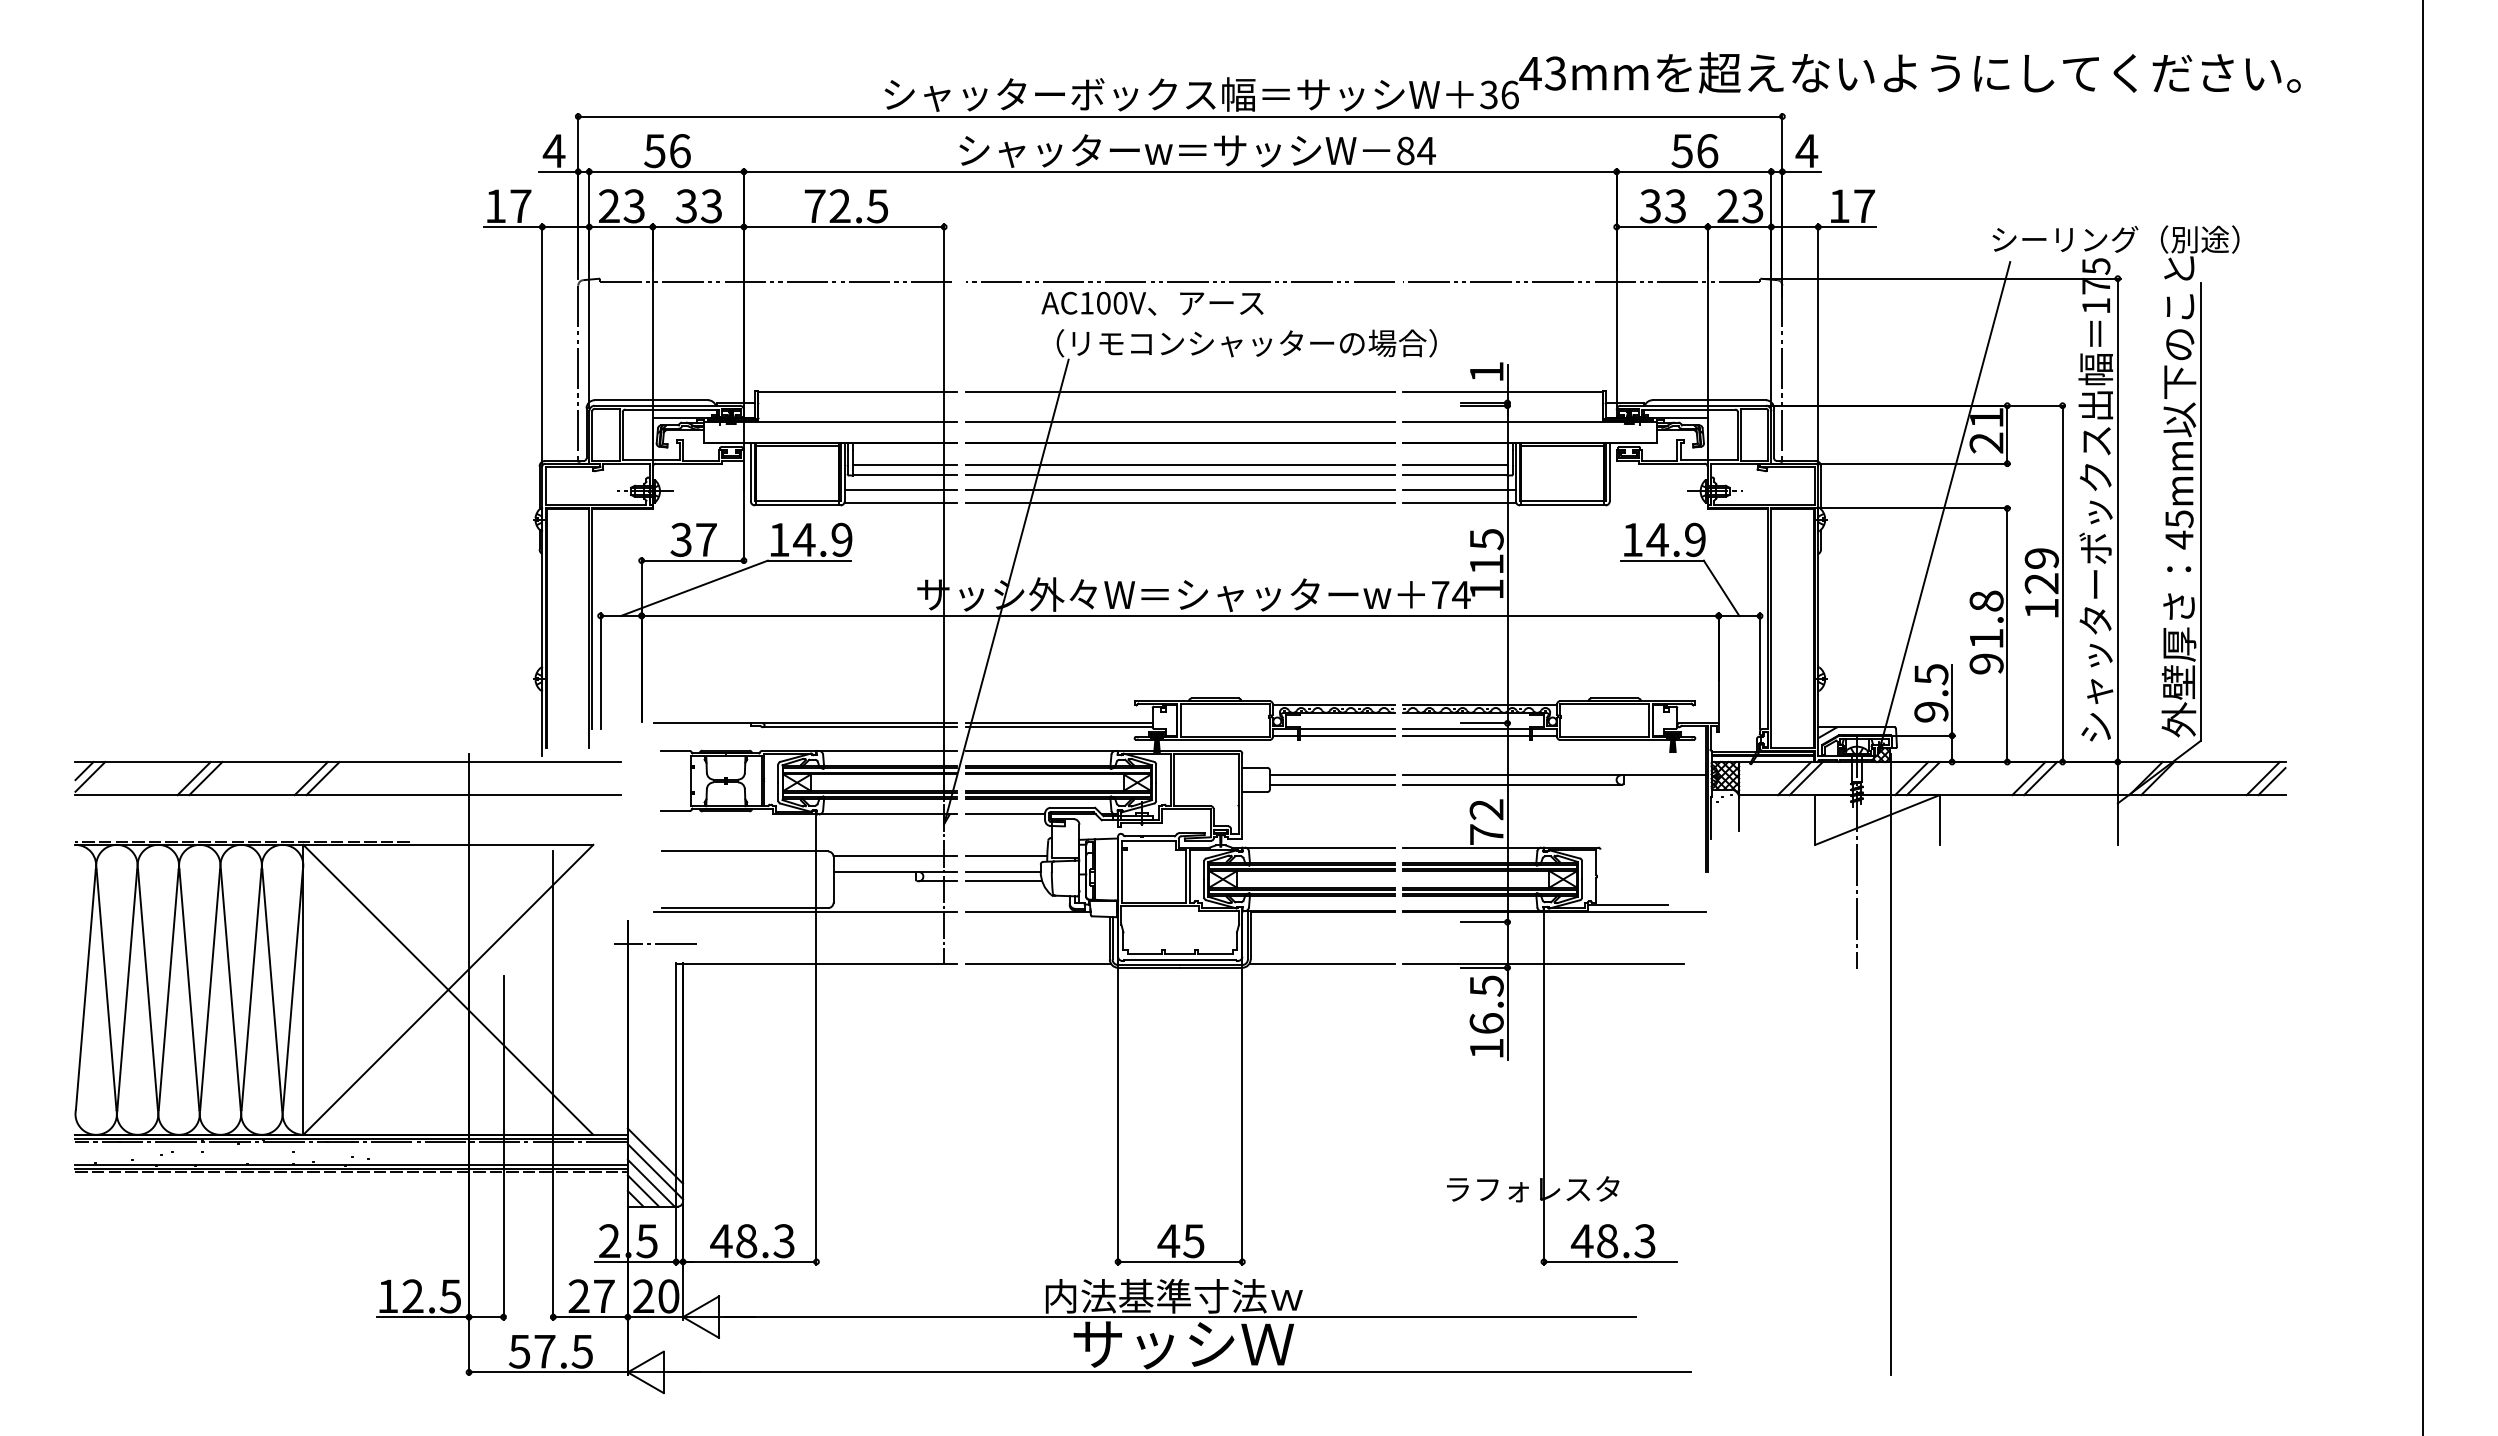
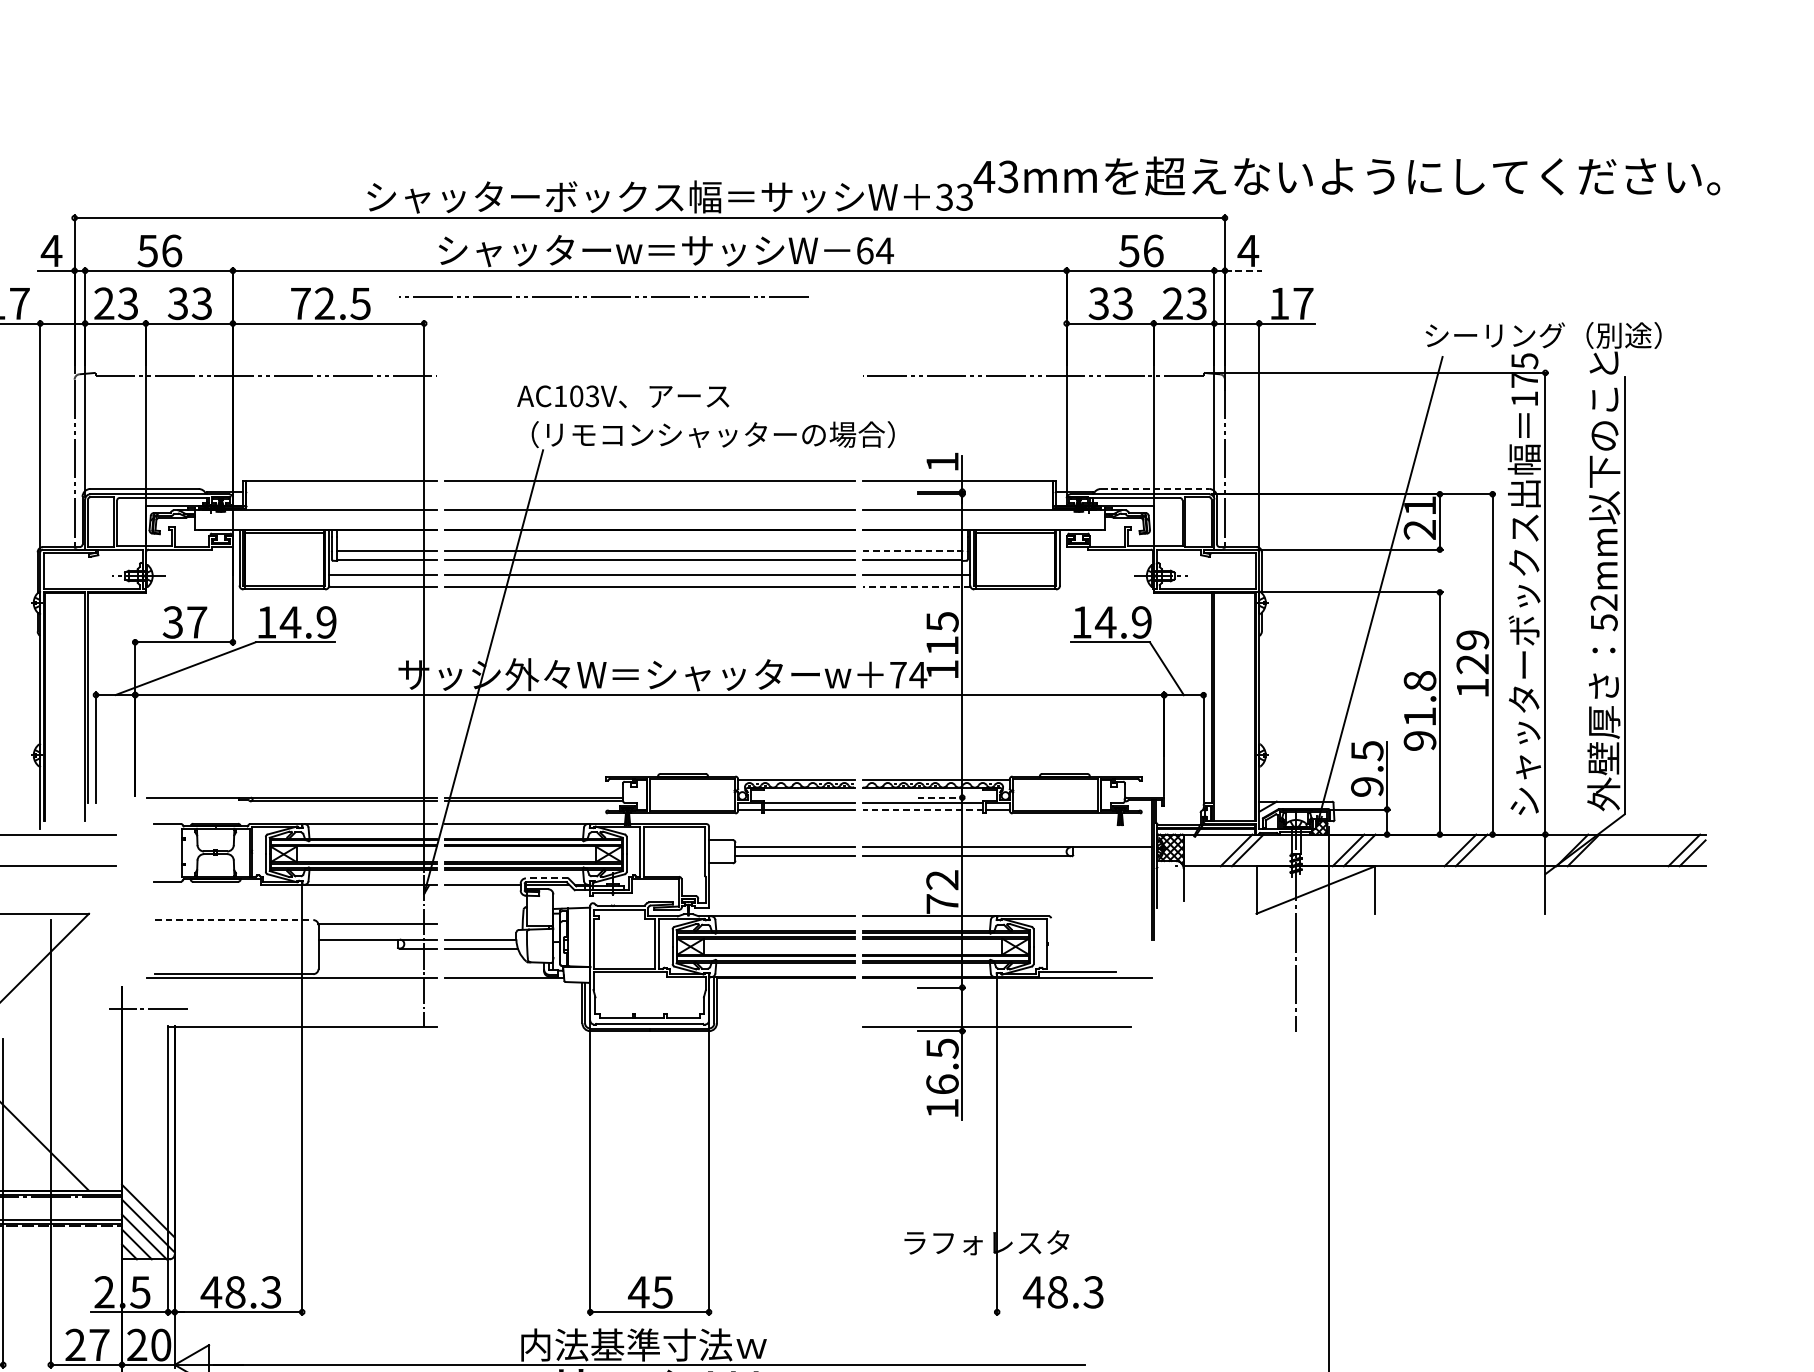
text: (1509, 94) -> (964, 196), 36 -> 33
text: (1405, 150) -> (864, 250), 84 -> 64
line: (1802, 171) -> (1244, 270), solid -> dashed
line: (1180, 281) -> (604, 296), moved
text: (1120, 303) -> (592, 396), AC100V -> AC103V
line: (1709, 400) -> (1155, 489), solid -> dashed
line: (1455, 465) -> (912, 551), solid -> dashed
line: (1459, 502) -> (916, 586), solid -> dashed
text: (2179, 529) -> (1604, 612), 45mm -> 52mm
line: (1485, 723) -> (941, 797), solid -> dashed
line: (1465, 736) -> (922, 810), solid -> dashed
line: (1072, 807) -> (546, 878), solid -> dashed
line: (745, 851) -> (234, 920), solid -> dashed
line: (1006, 855) -> (483, 923), removed
line: (1037, 963) -> (513, 1027), removed
line: (1321, 963) -> (784, 1027), removed
line: (1610, 1261) -> (1060, 1311), removed

